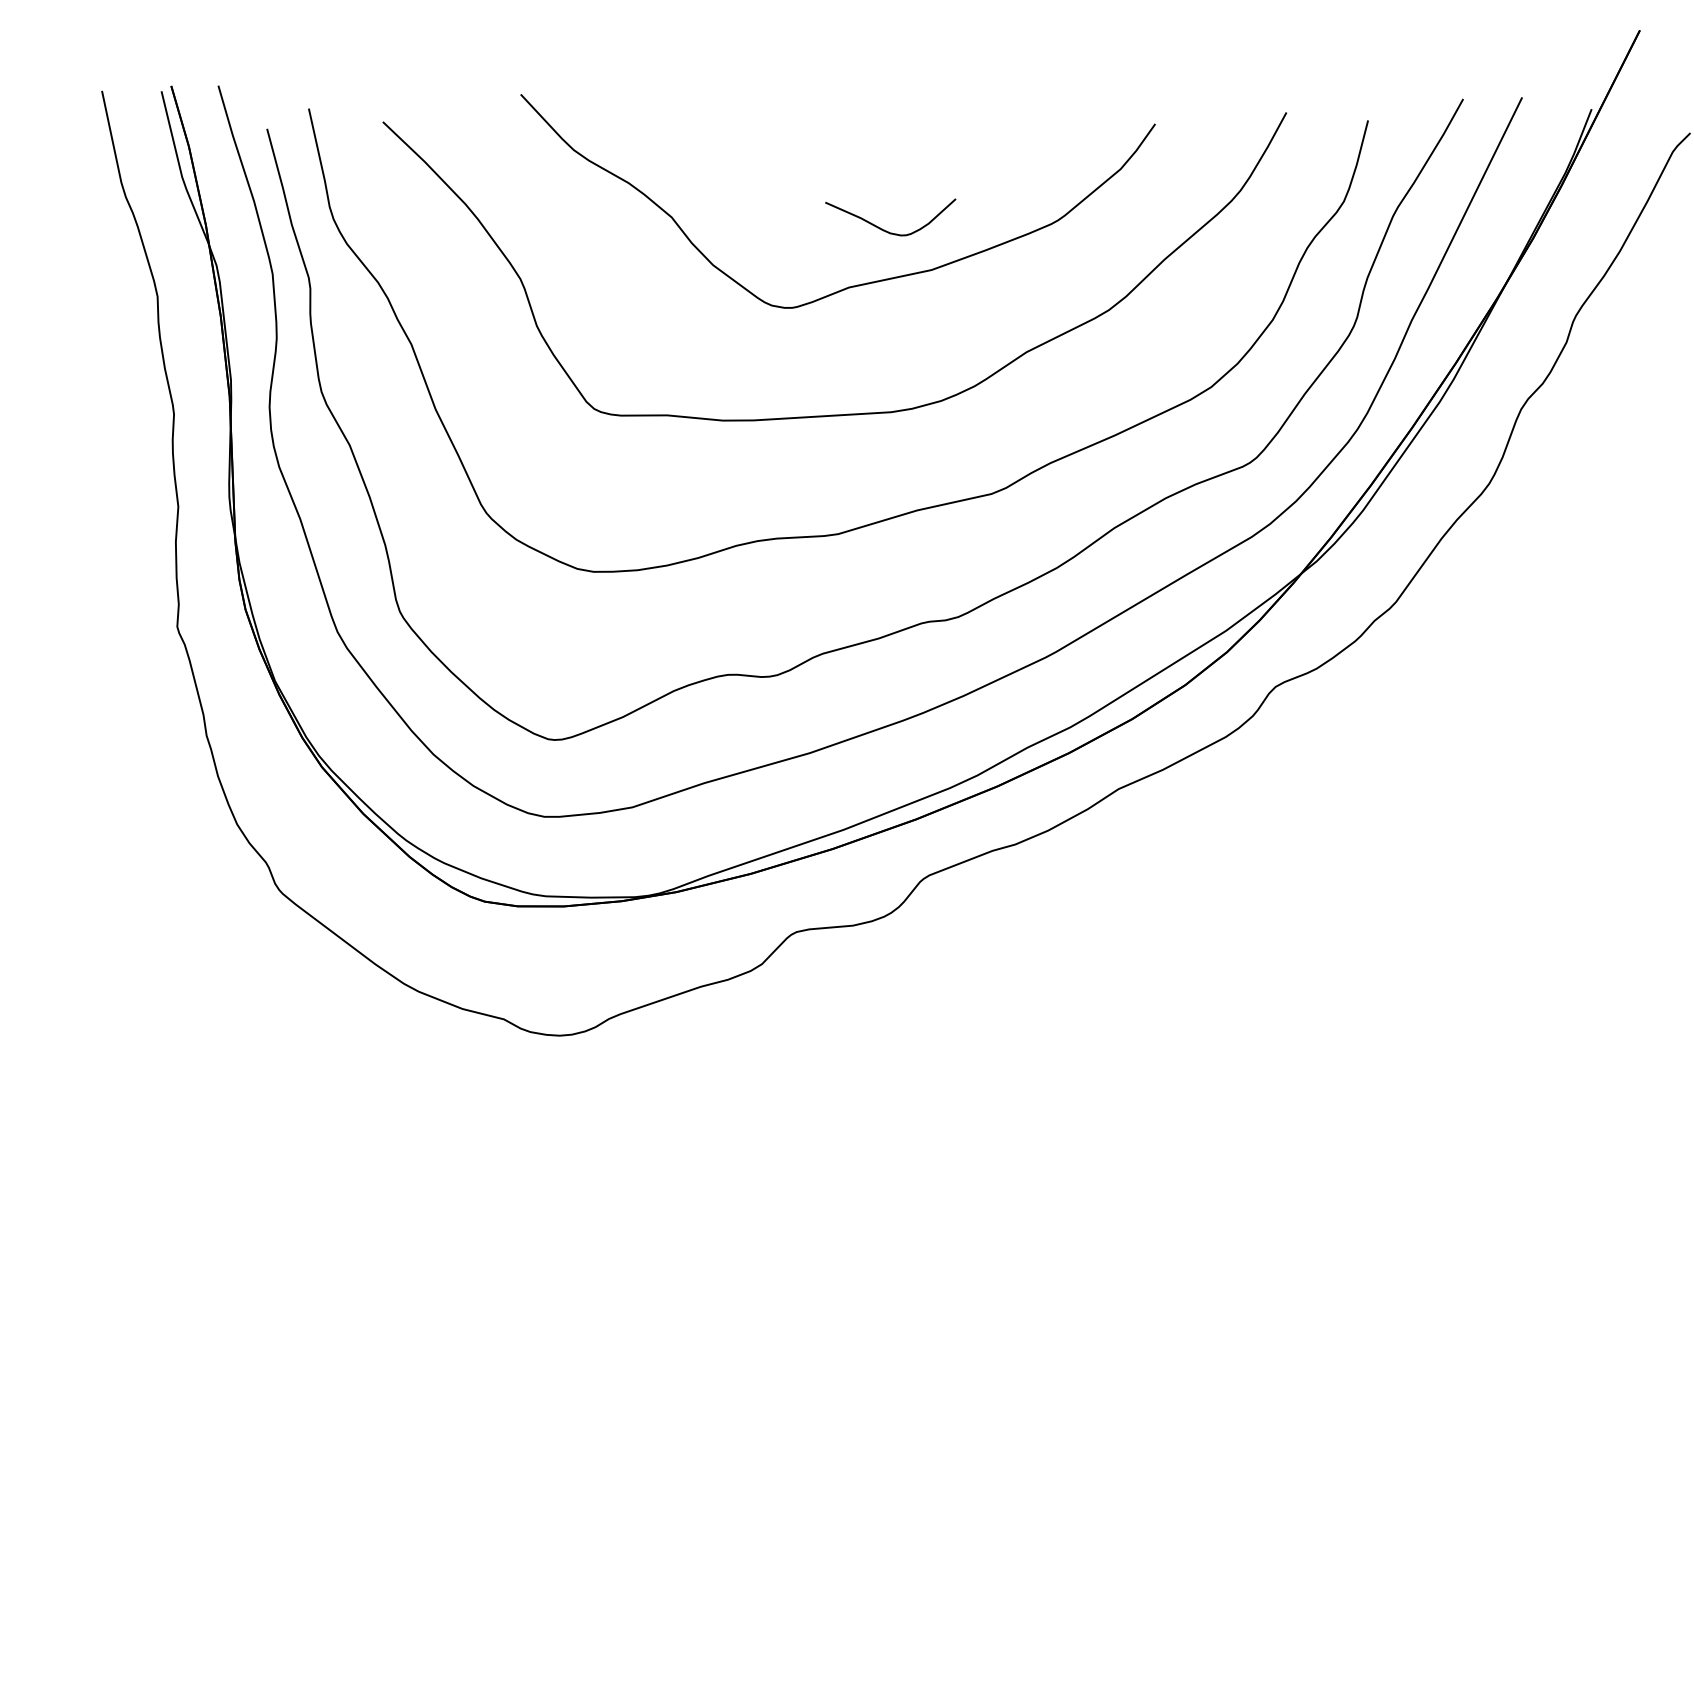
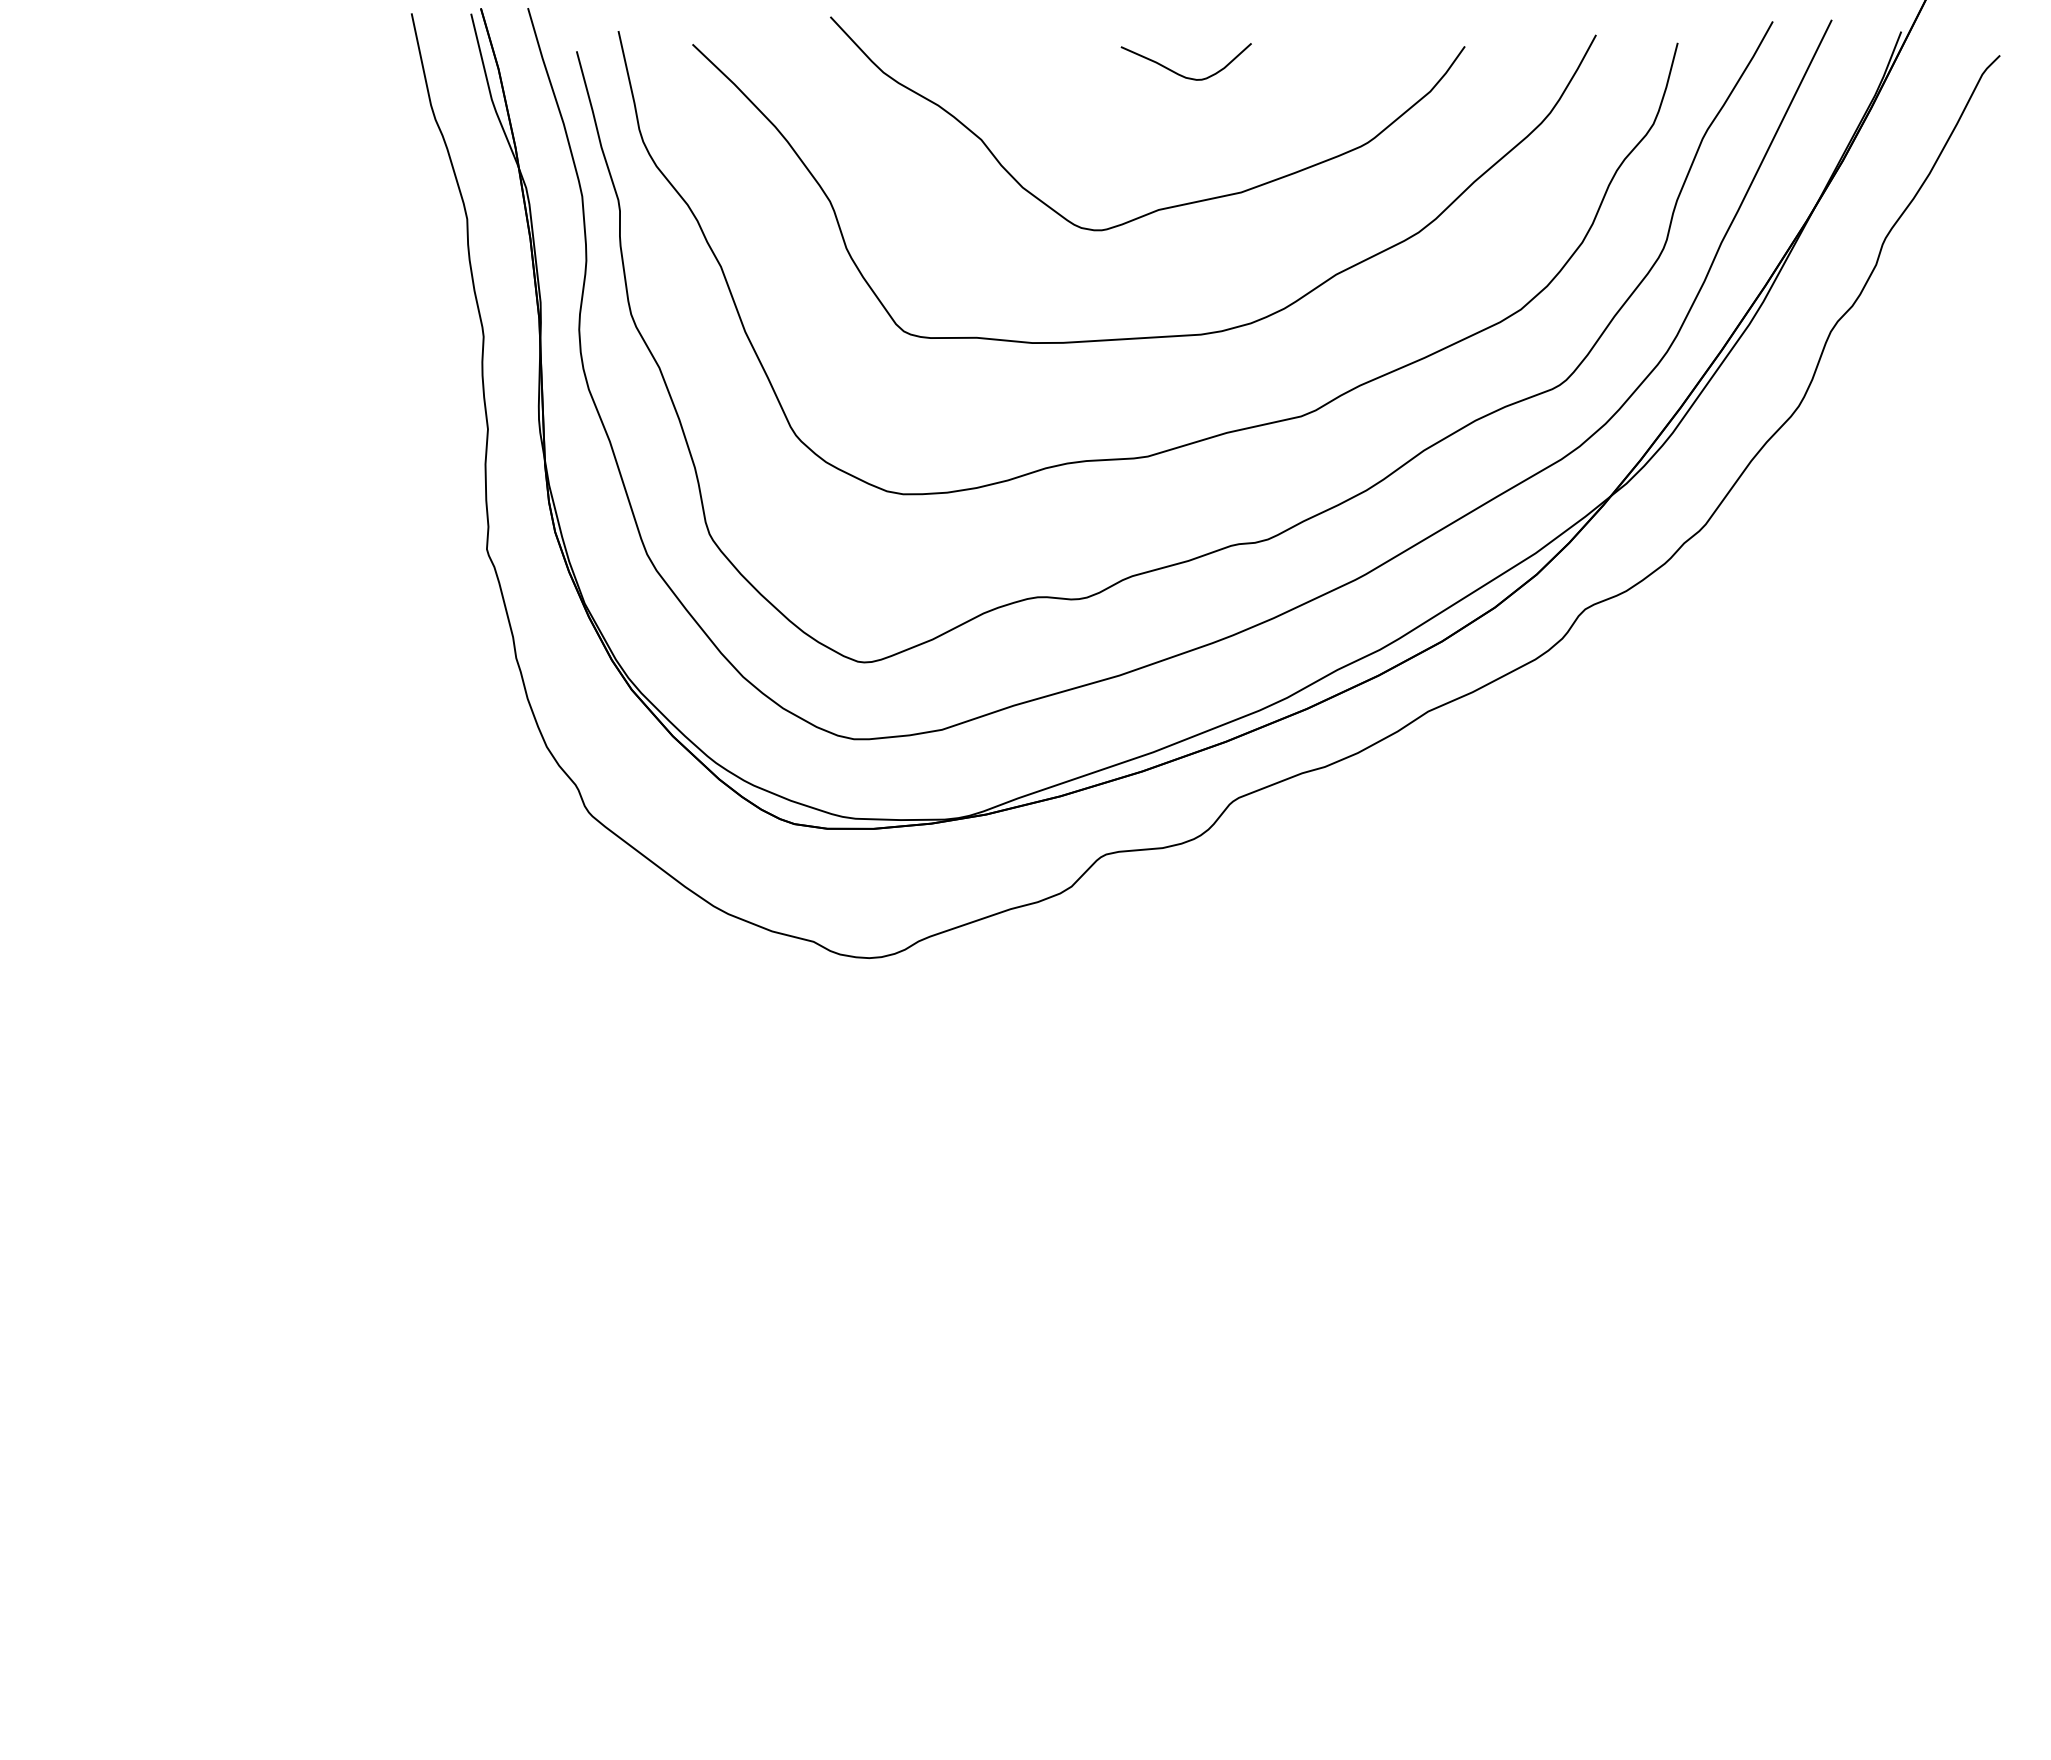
curve: (883, 229) -> (1179, 73), moved

